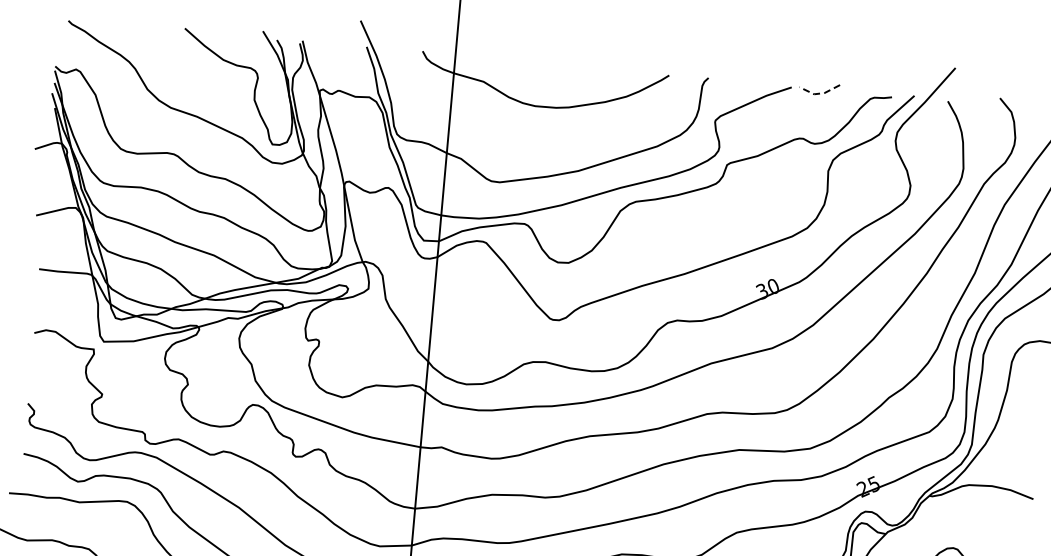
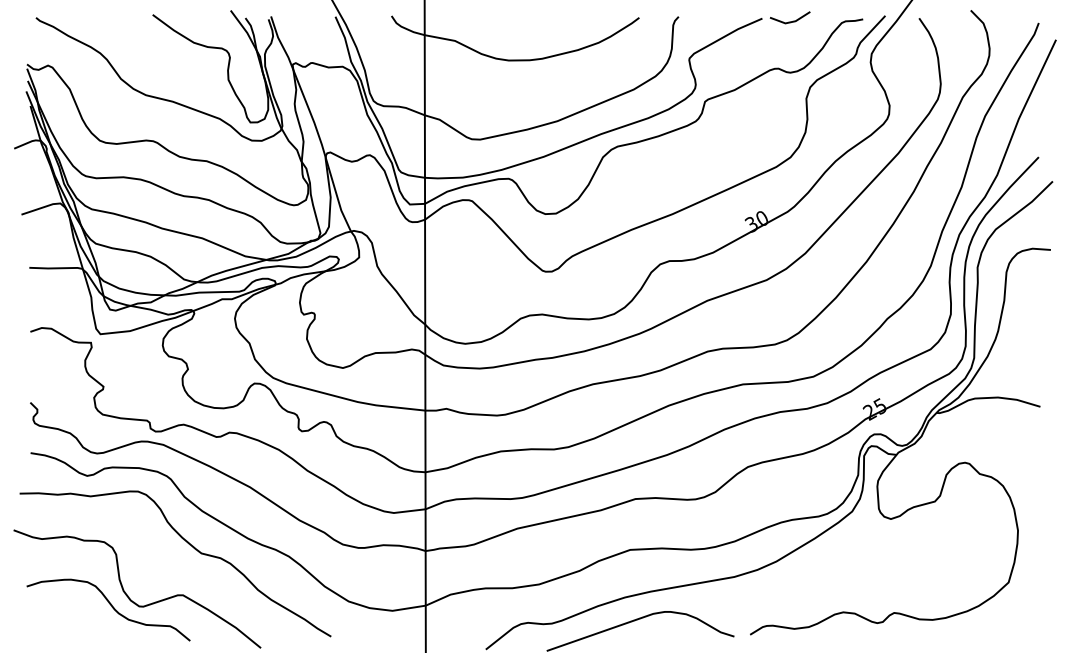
line: (820, 93) -> (791, 22), dashed -> solid

